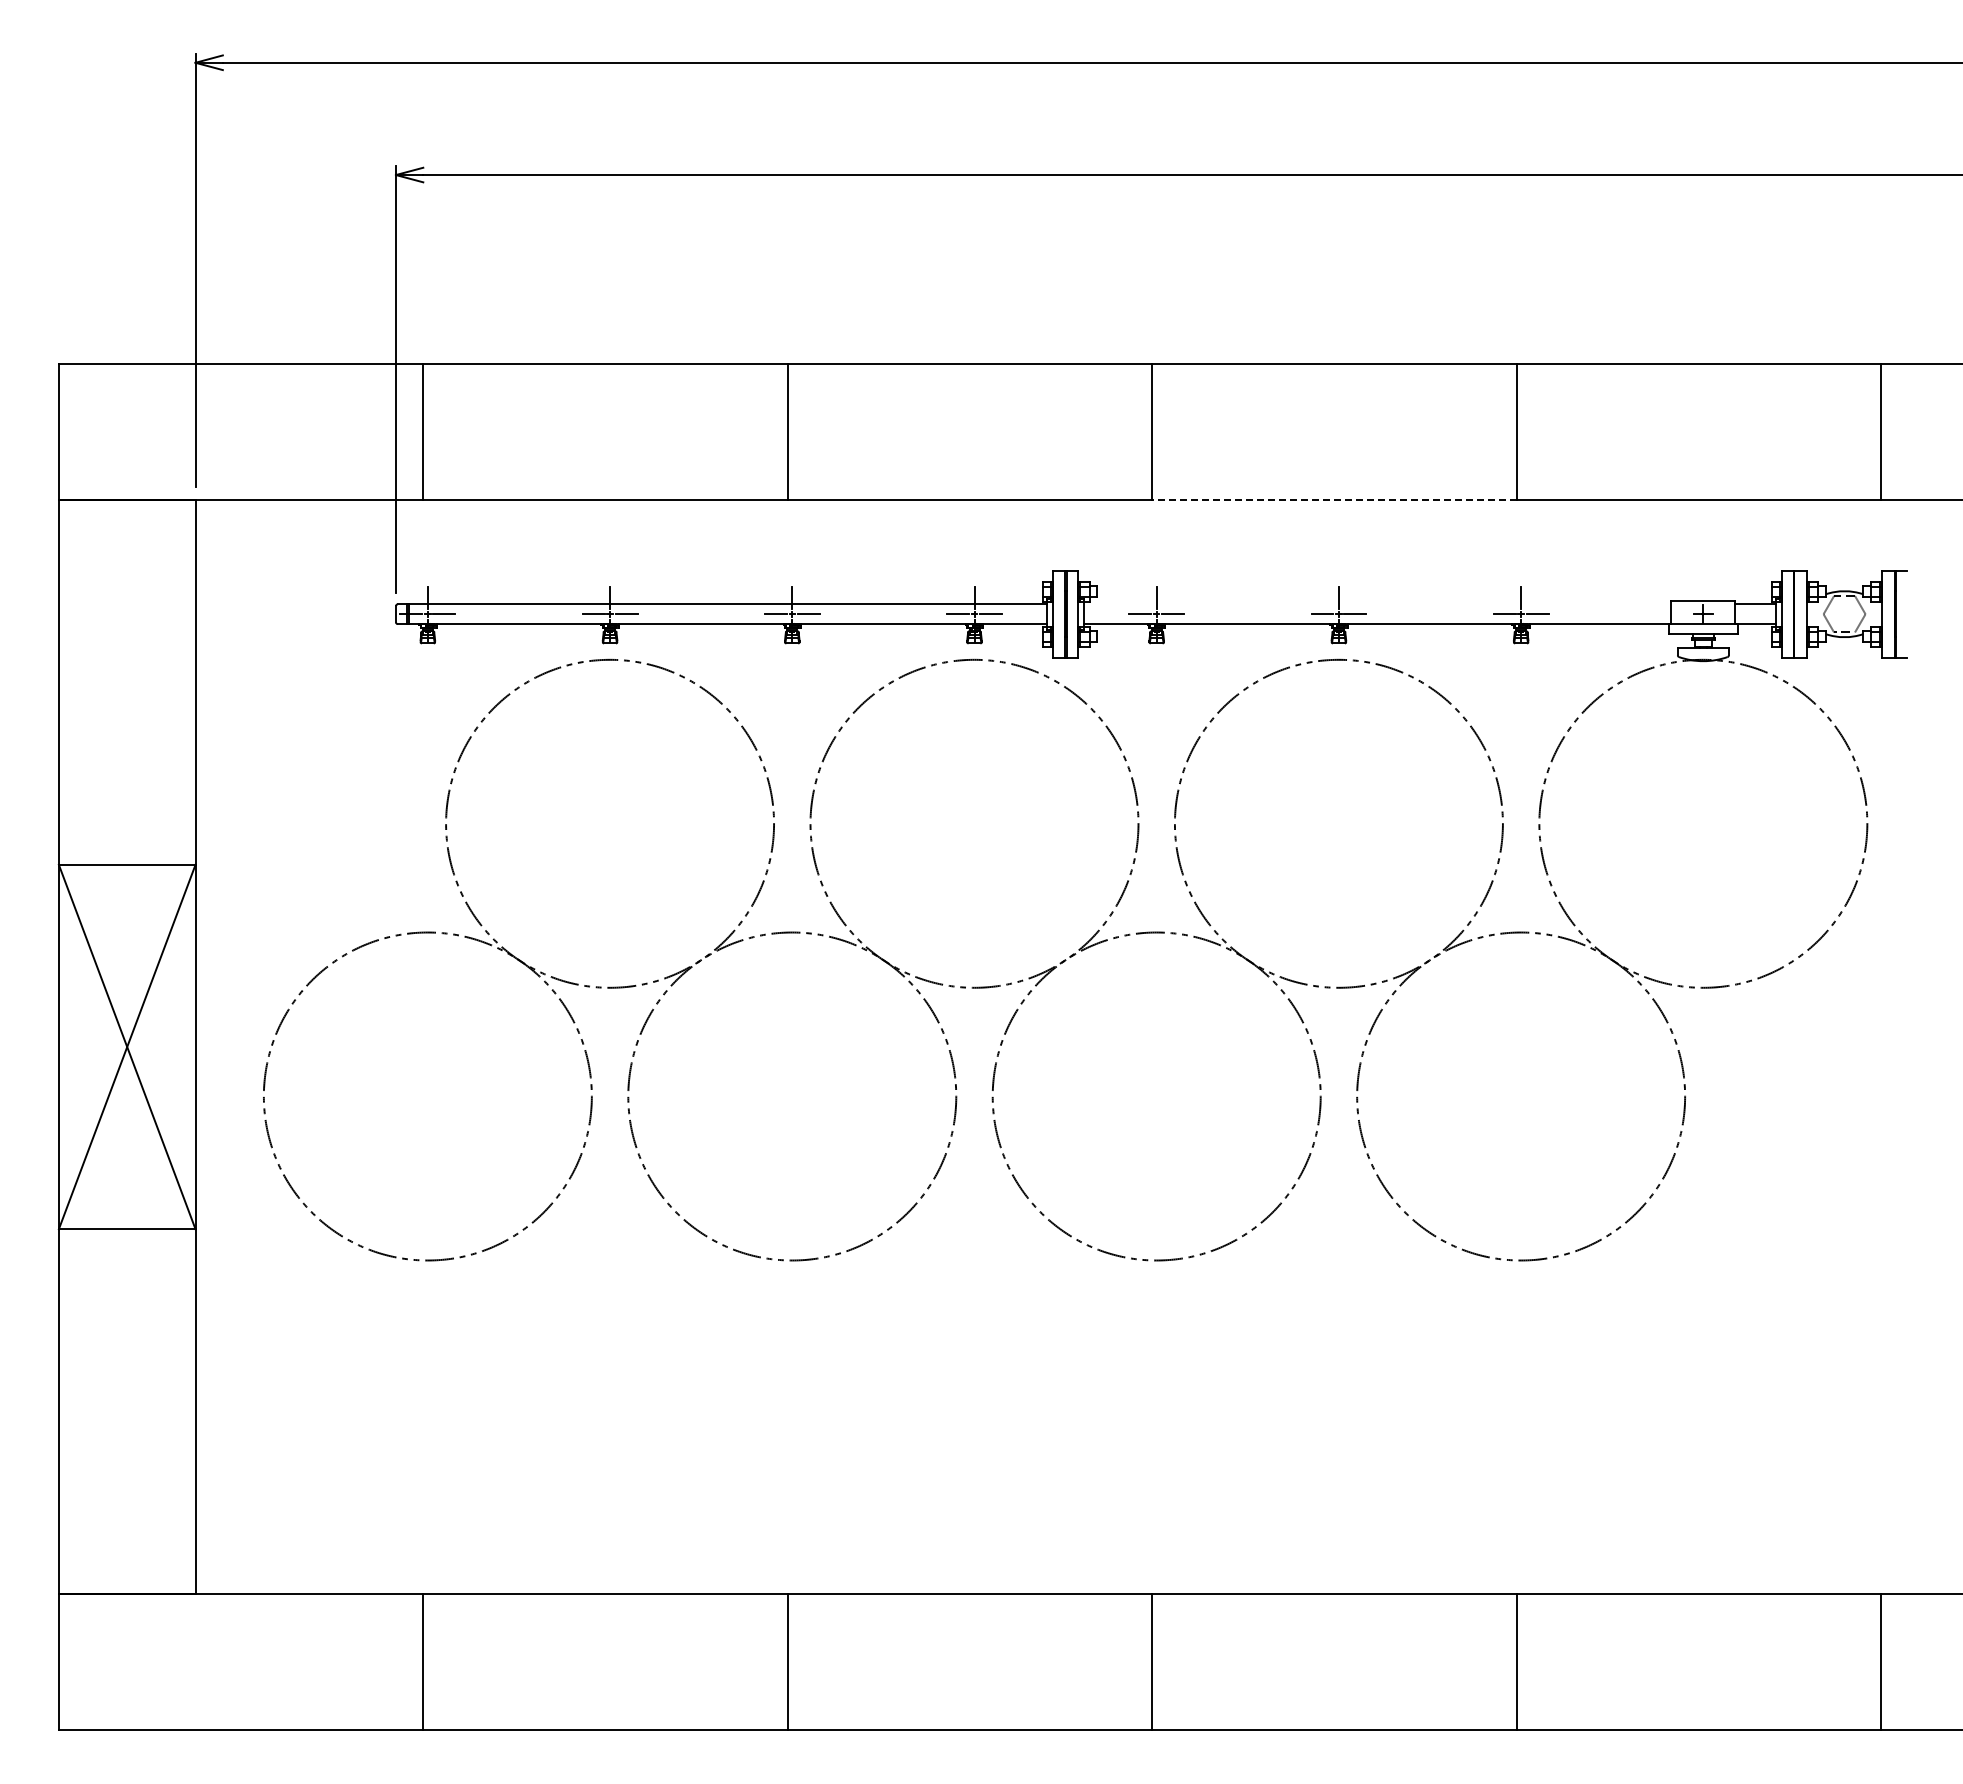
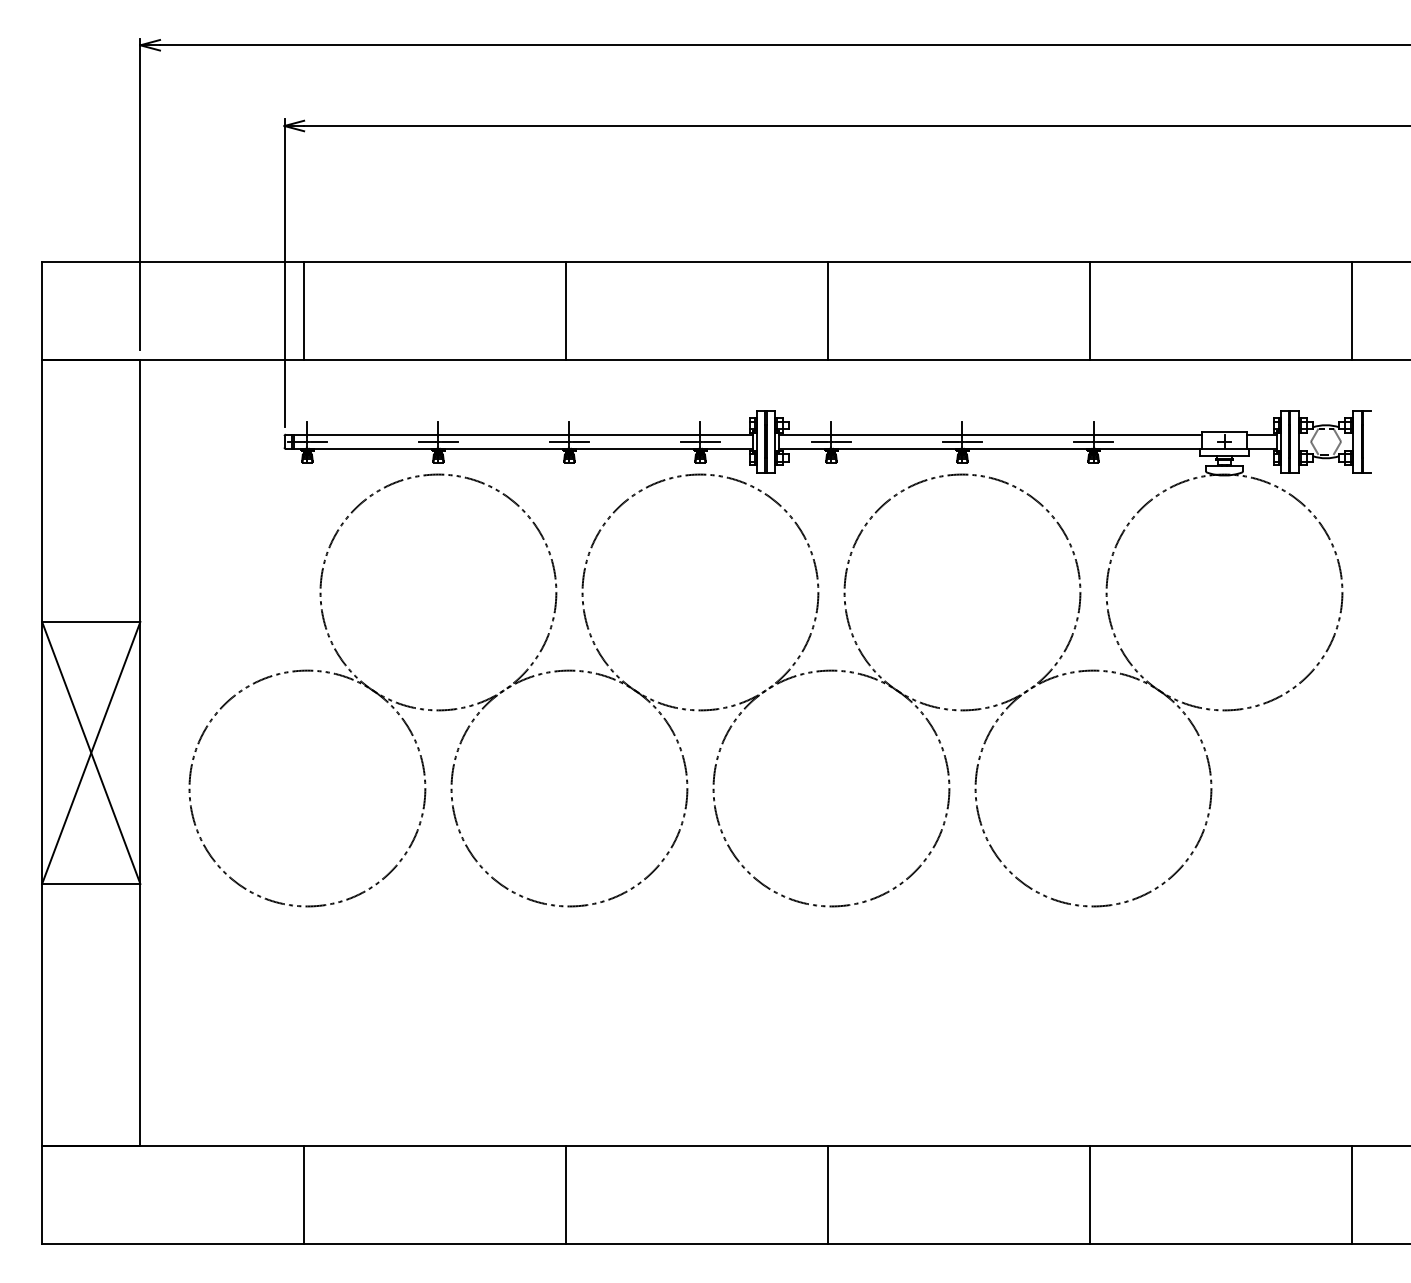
line: (1333, 500) -> (958, 360), dashed -> solid
line: (1377, 604) -> (990, 434), added

